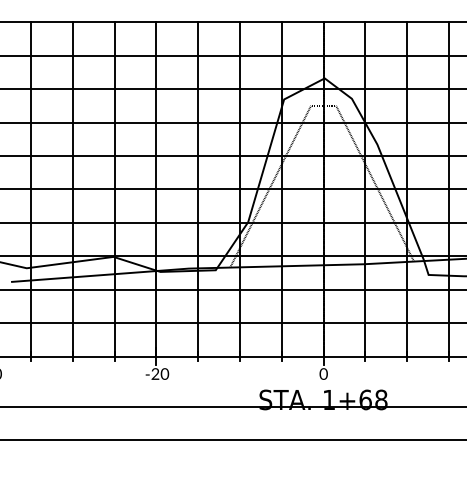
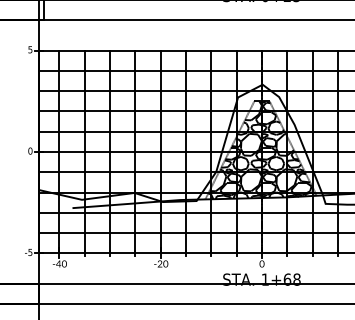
hatch: (322, 186) -> (261, 150), added

